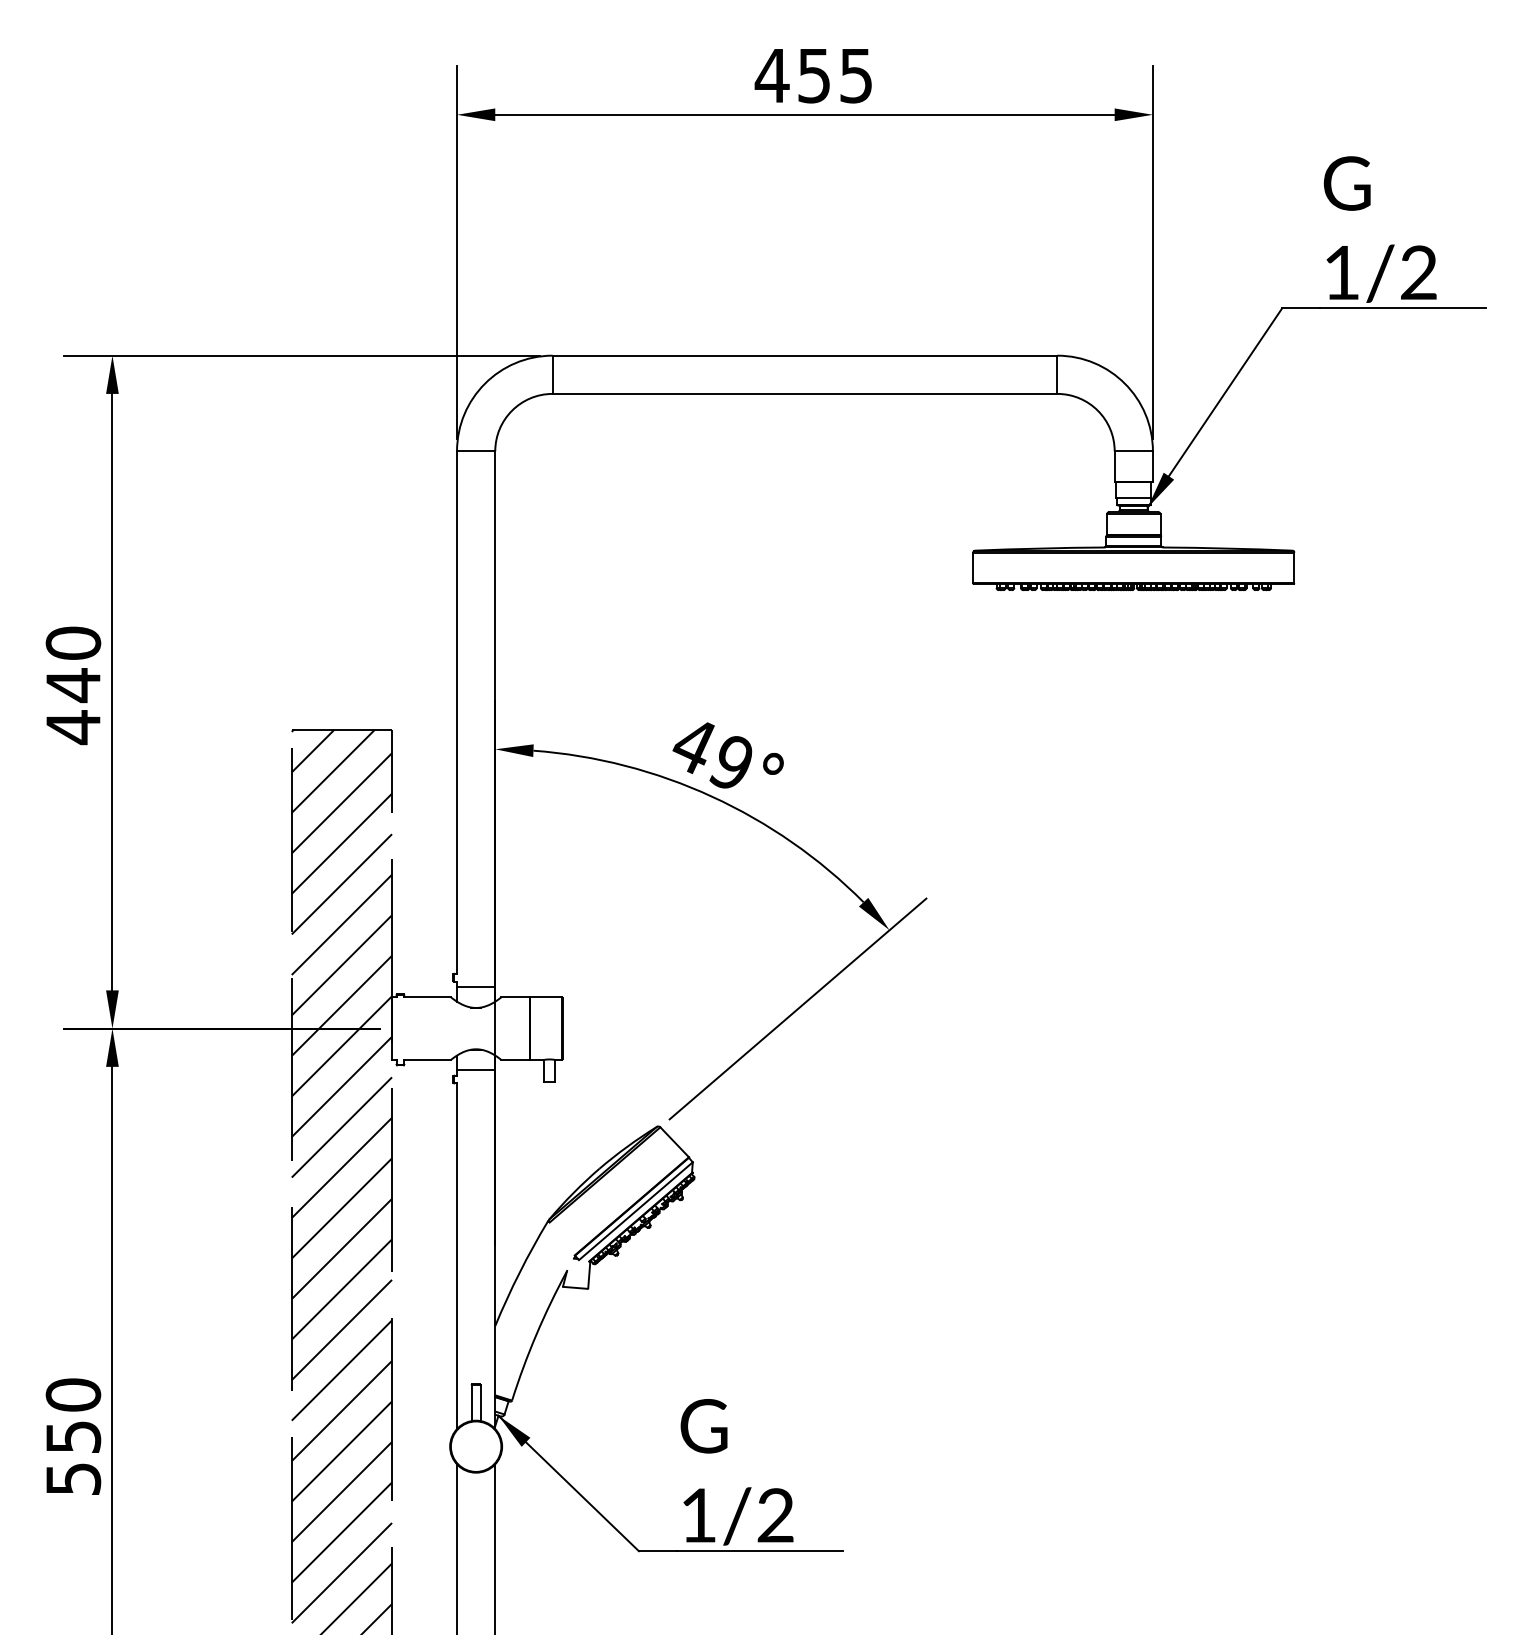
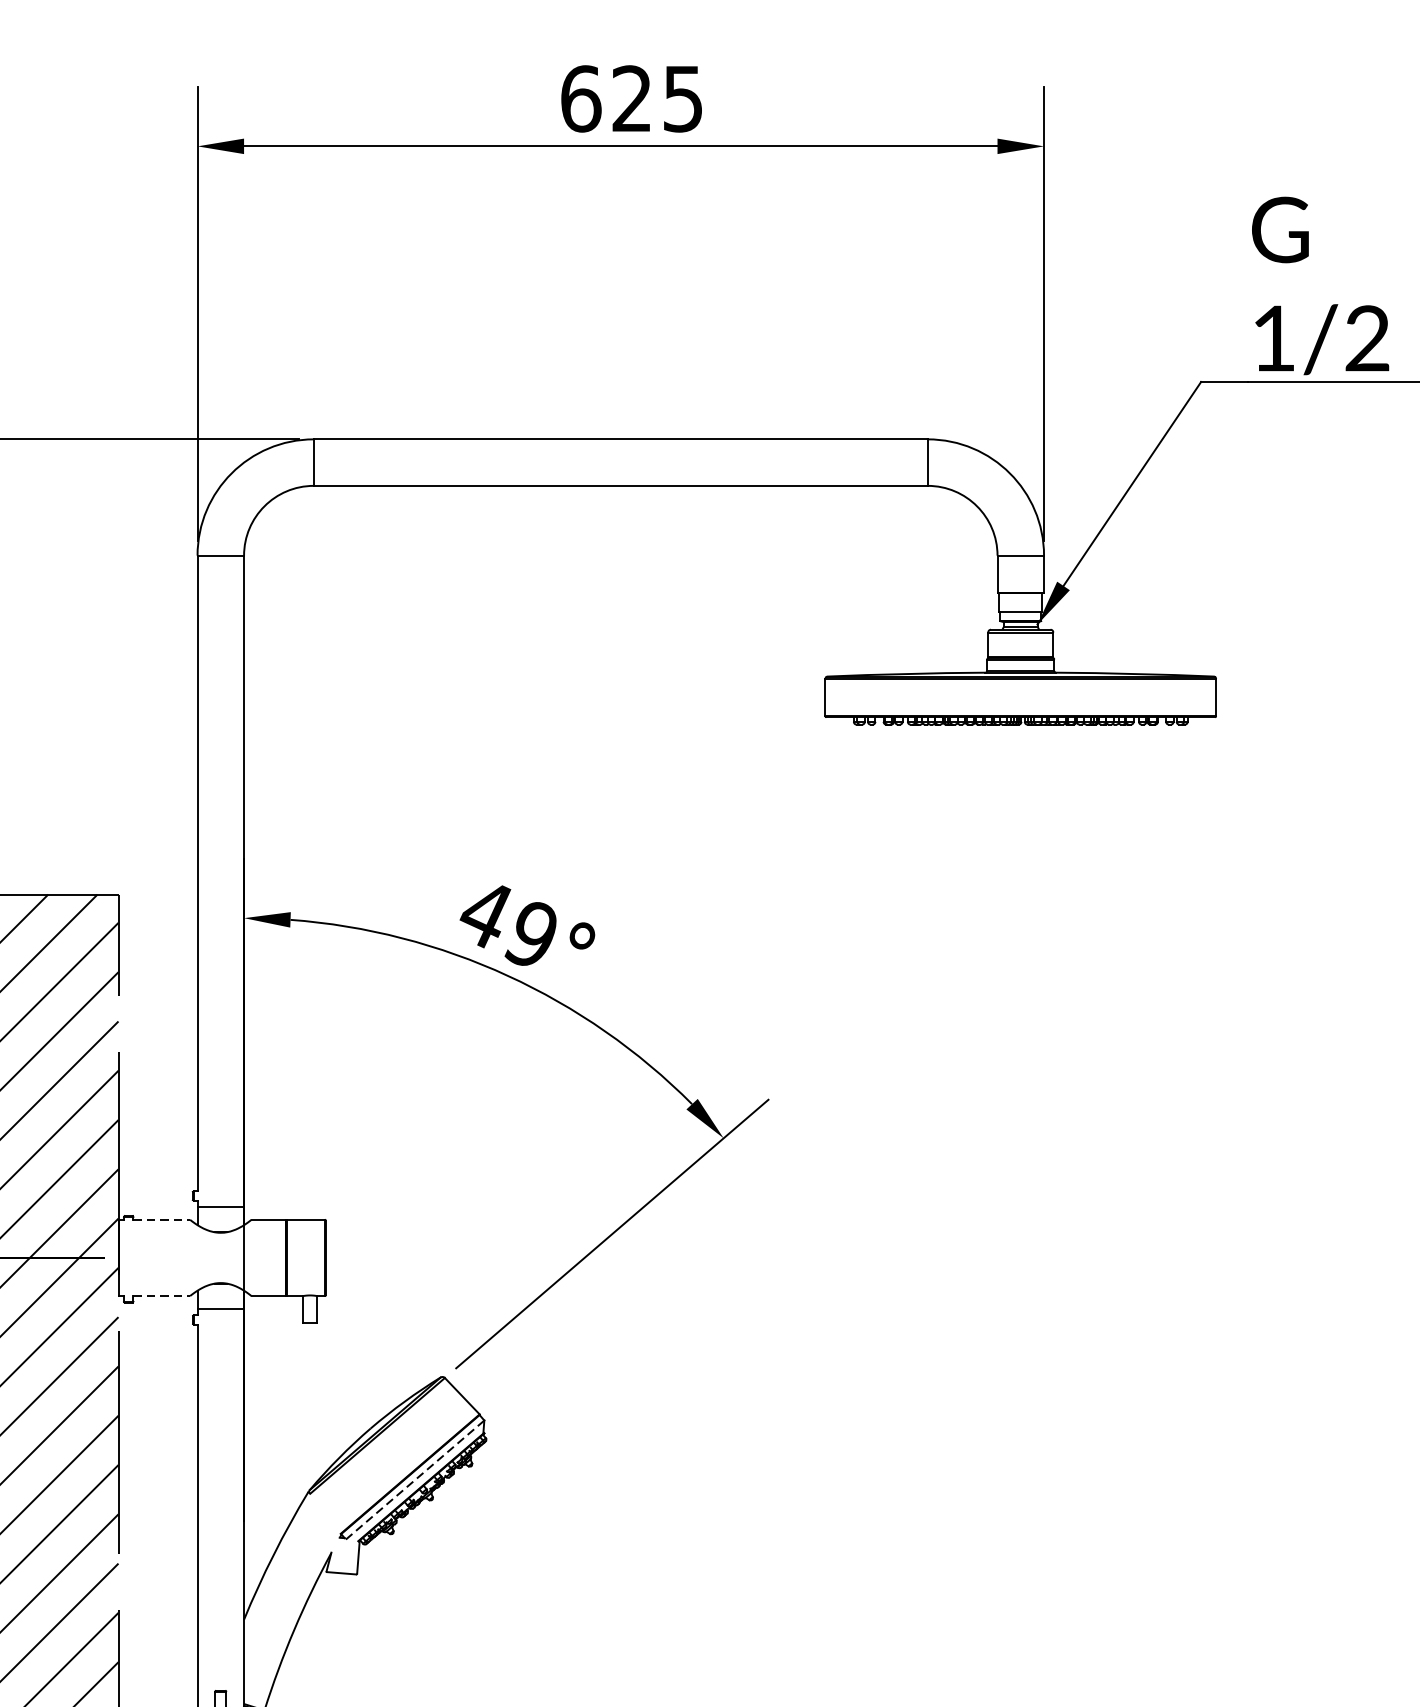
text: (791, 75) -> (604, 98), 455 -> 625
line: (428, 997) -> (162, 1220), solid -> dashed
line: (428, 1059) -> (162, 1295), solid -> dashed
line: (636, 1210) -> (415, 1479), solid -> dashed

